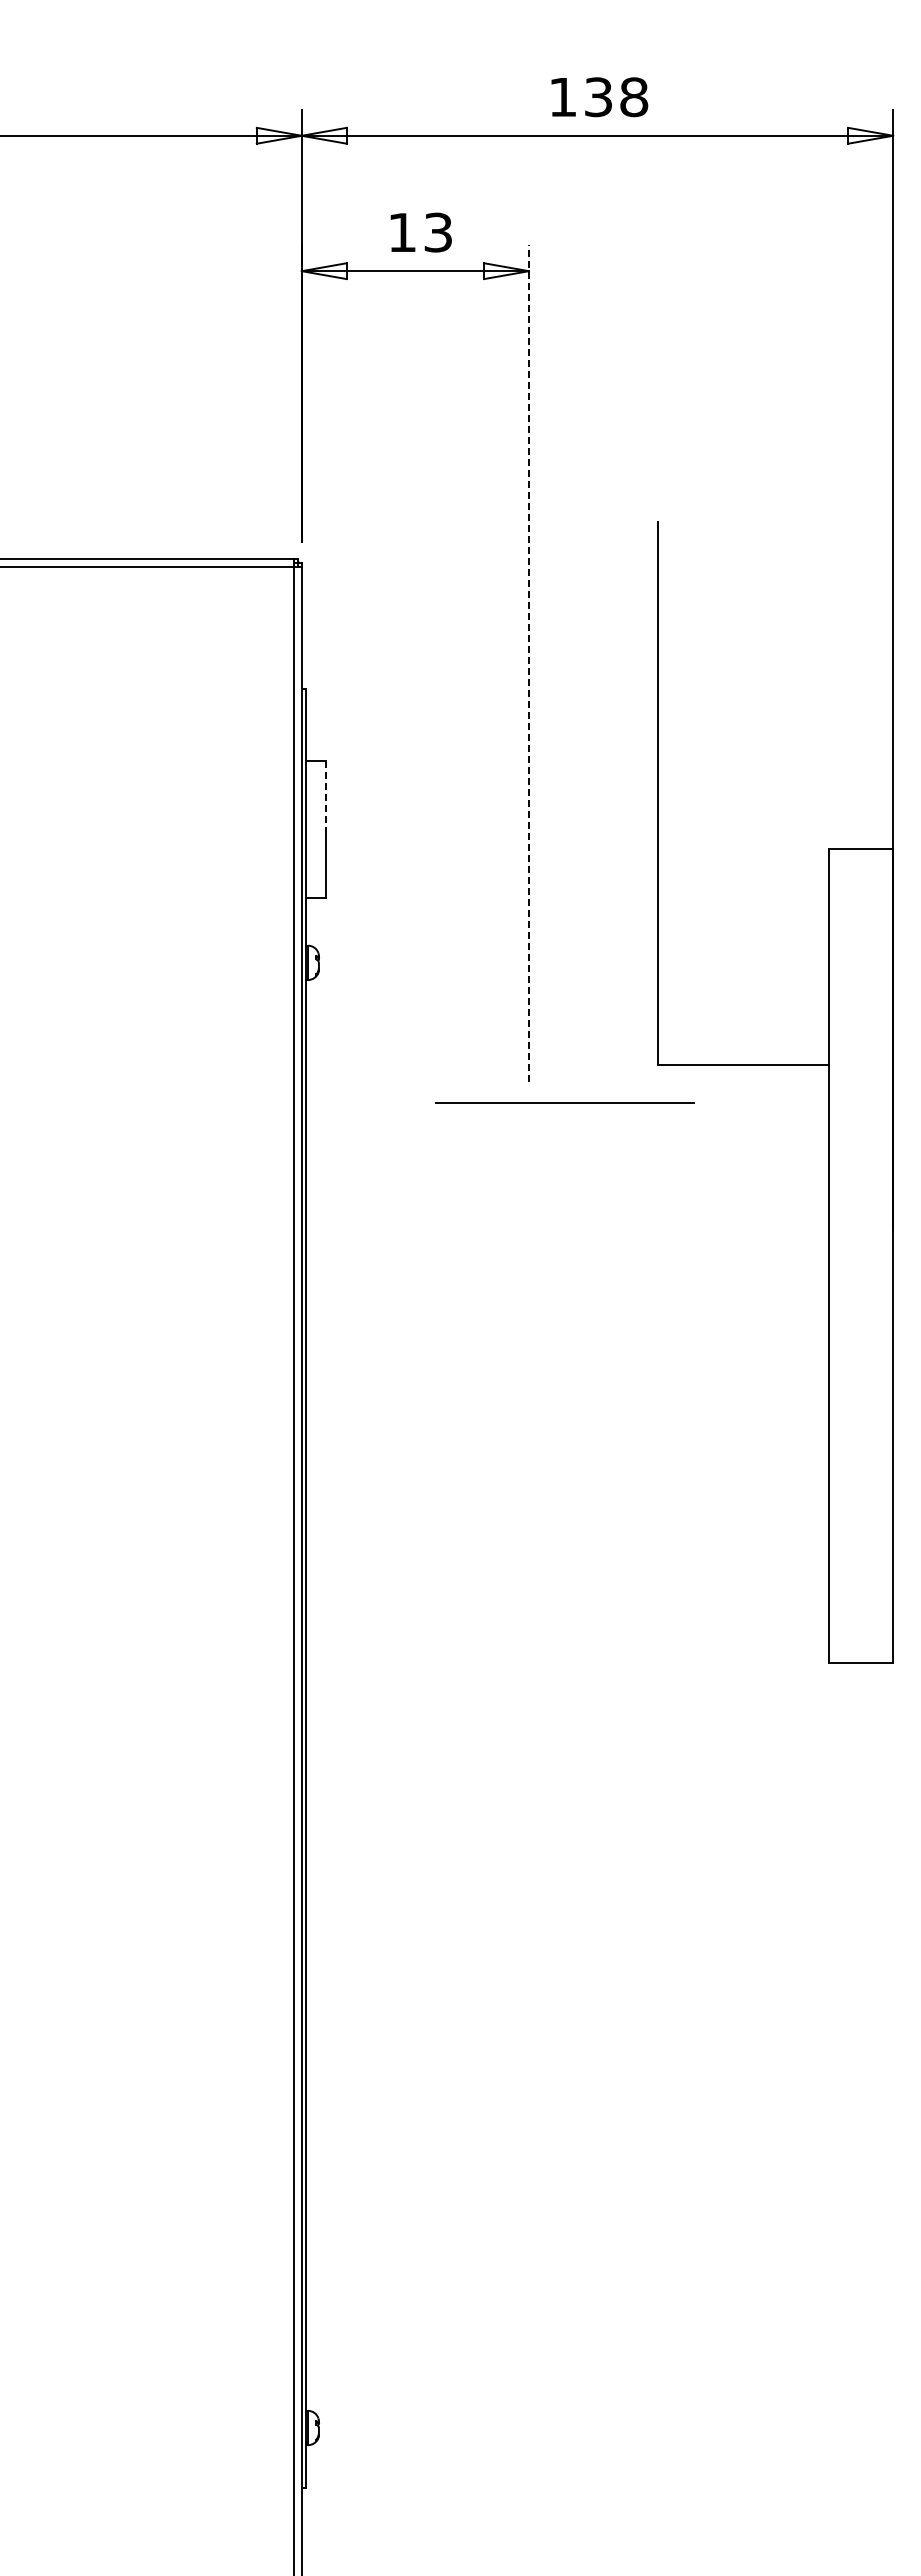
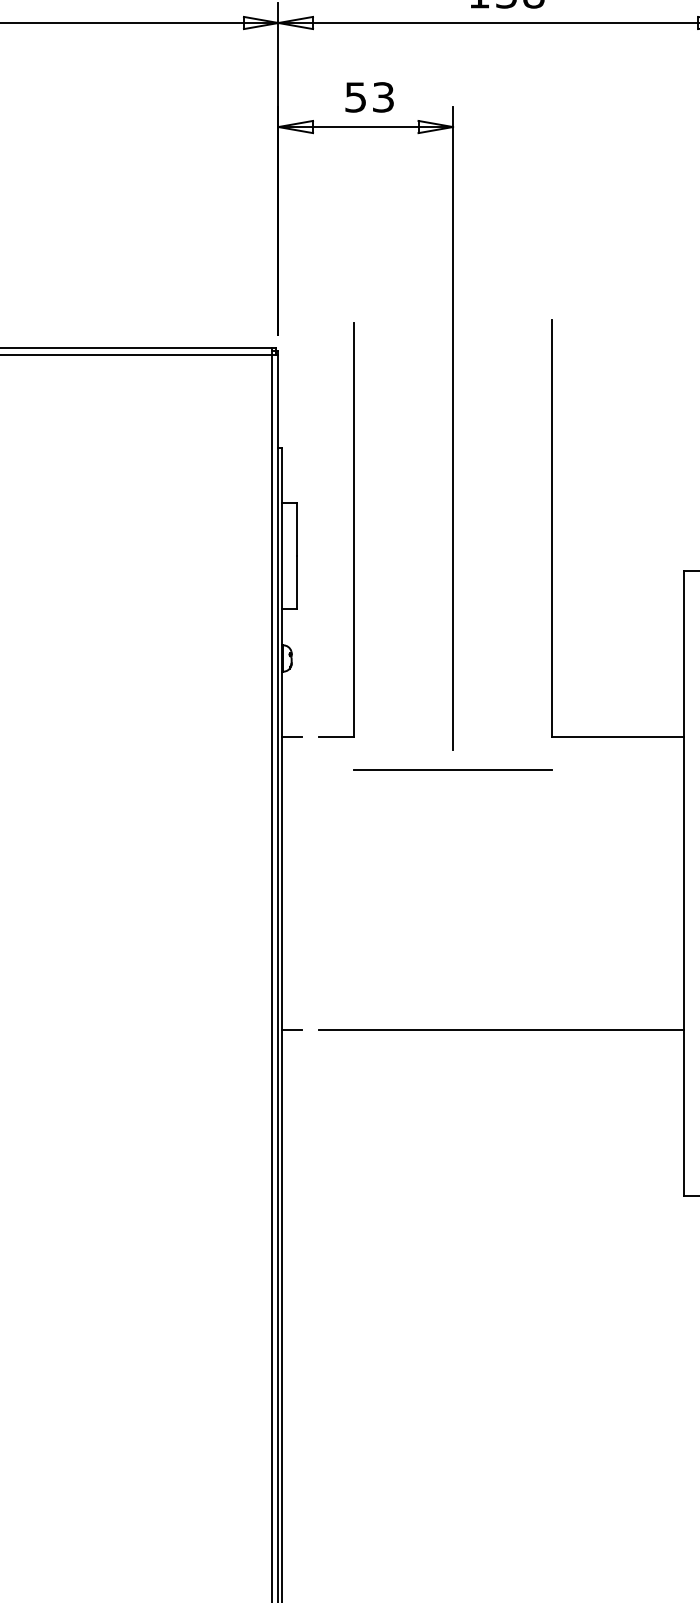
text: (402, 232) -> (355, 97), 13 -> 53
line: (529, 663) -> (453, 428), dashed -> solid
line: (326, 795) -> (297, 529), dashed -> solid
part: (399, 795) -> (353, 529), added
line: (318, 1065) -> (291, 737), added
line: (564, 1102) -> (452, 769), moved
line: (318, 1446) -> (291, 1030), added
line: (591, 1446) -> (501, 1030), added

